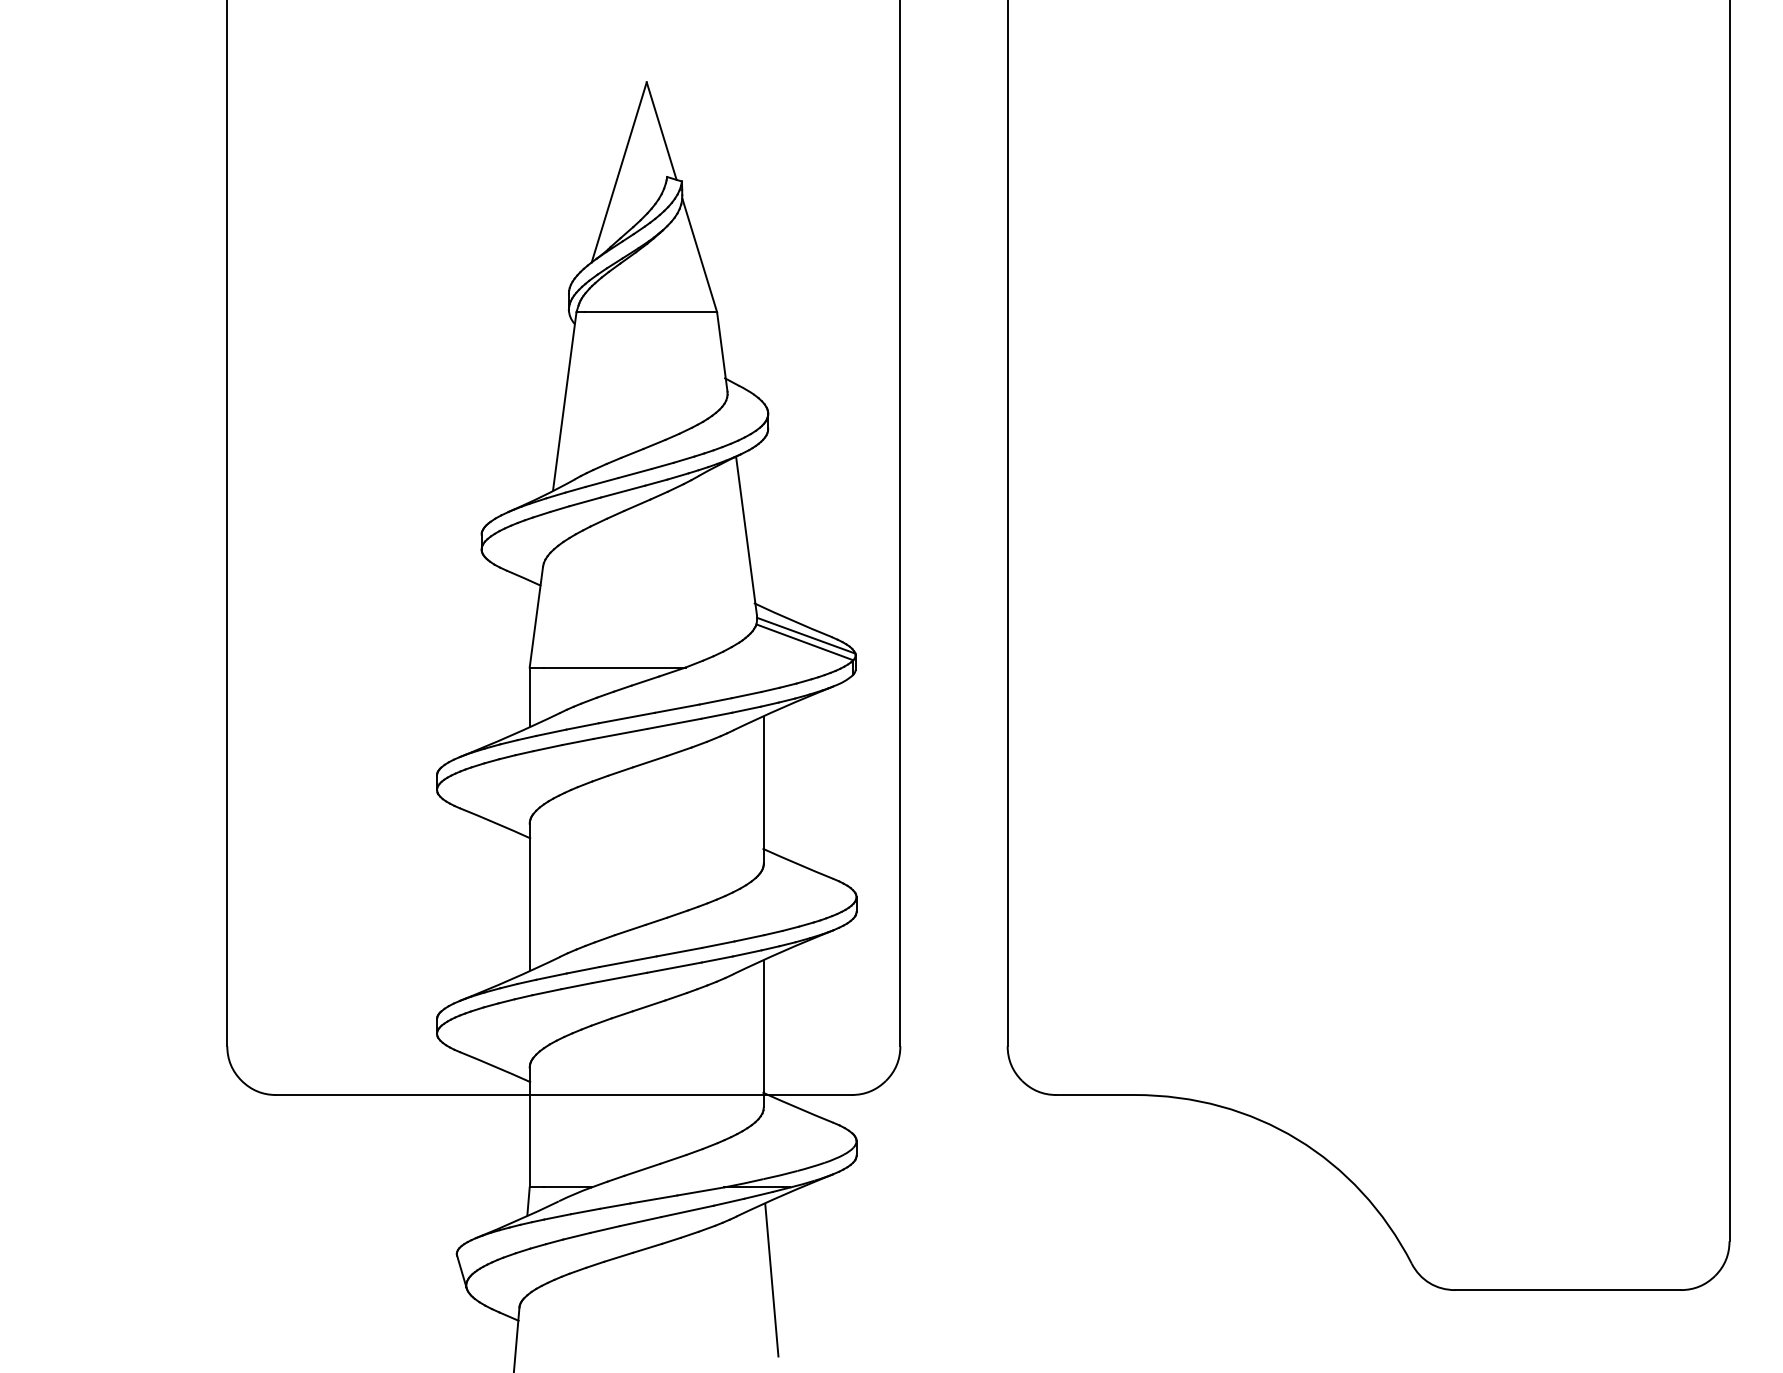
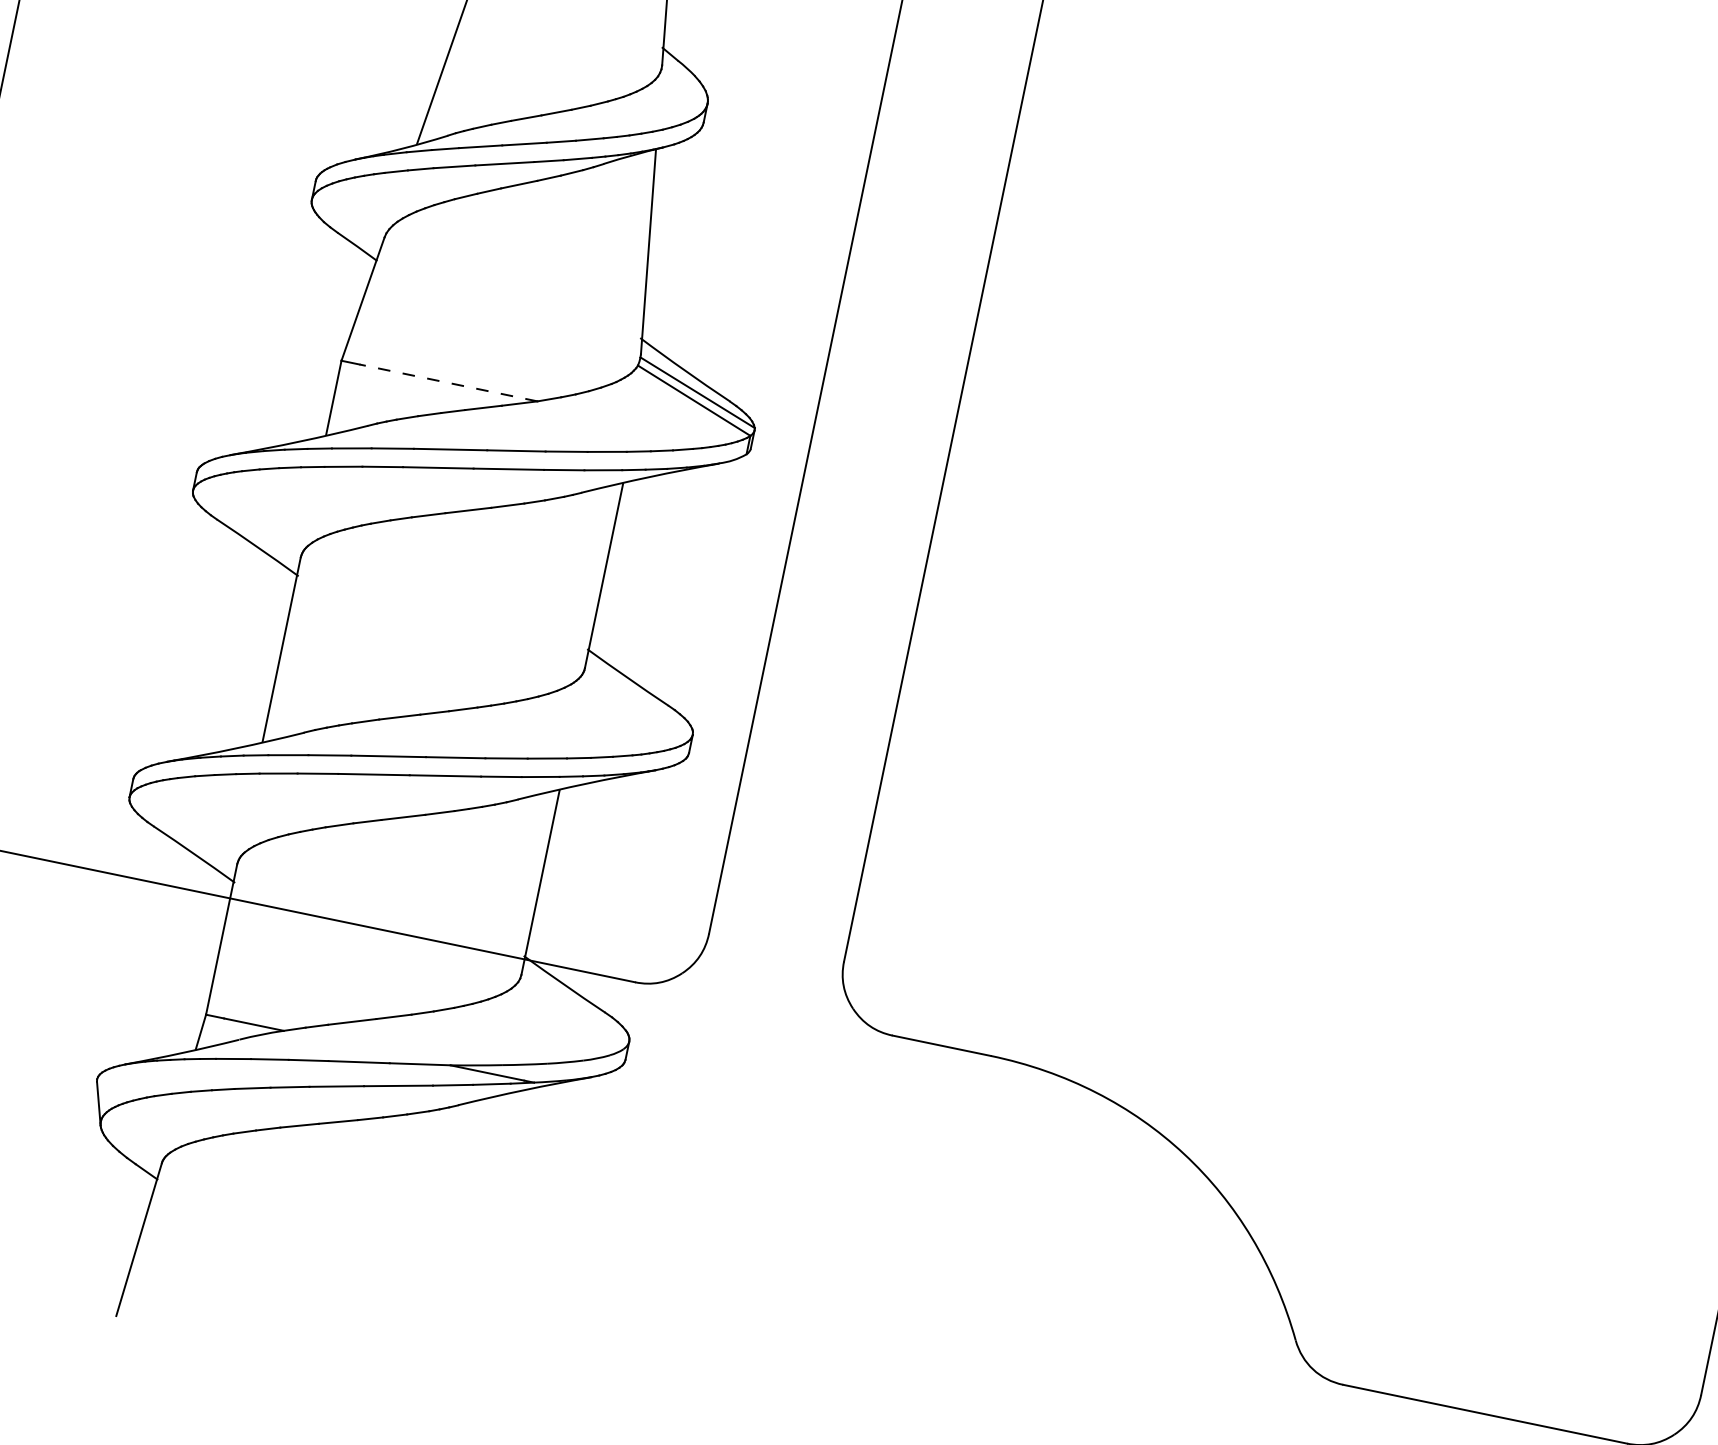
line: (614, 667) -> (448, 382), solid -> dashed
line: (771, 1280) -> (485, 1194), removed

